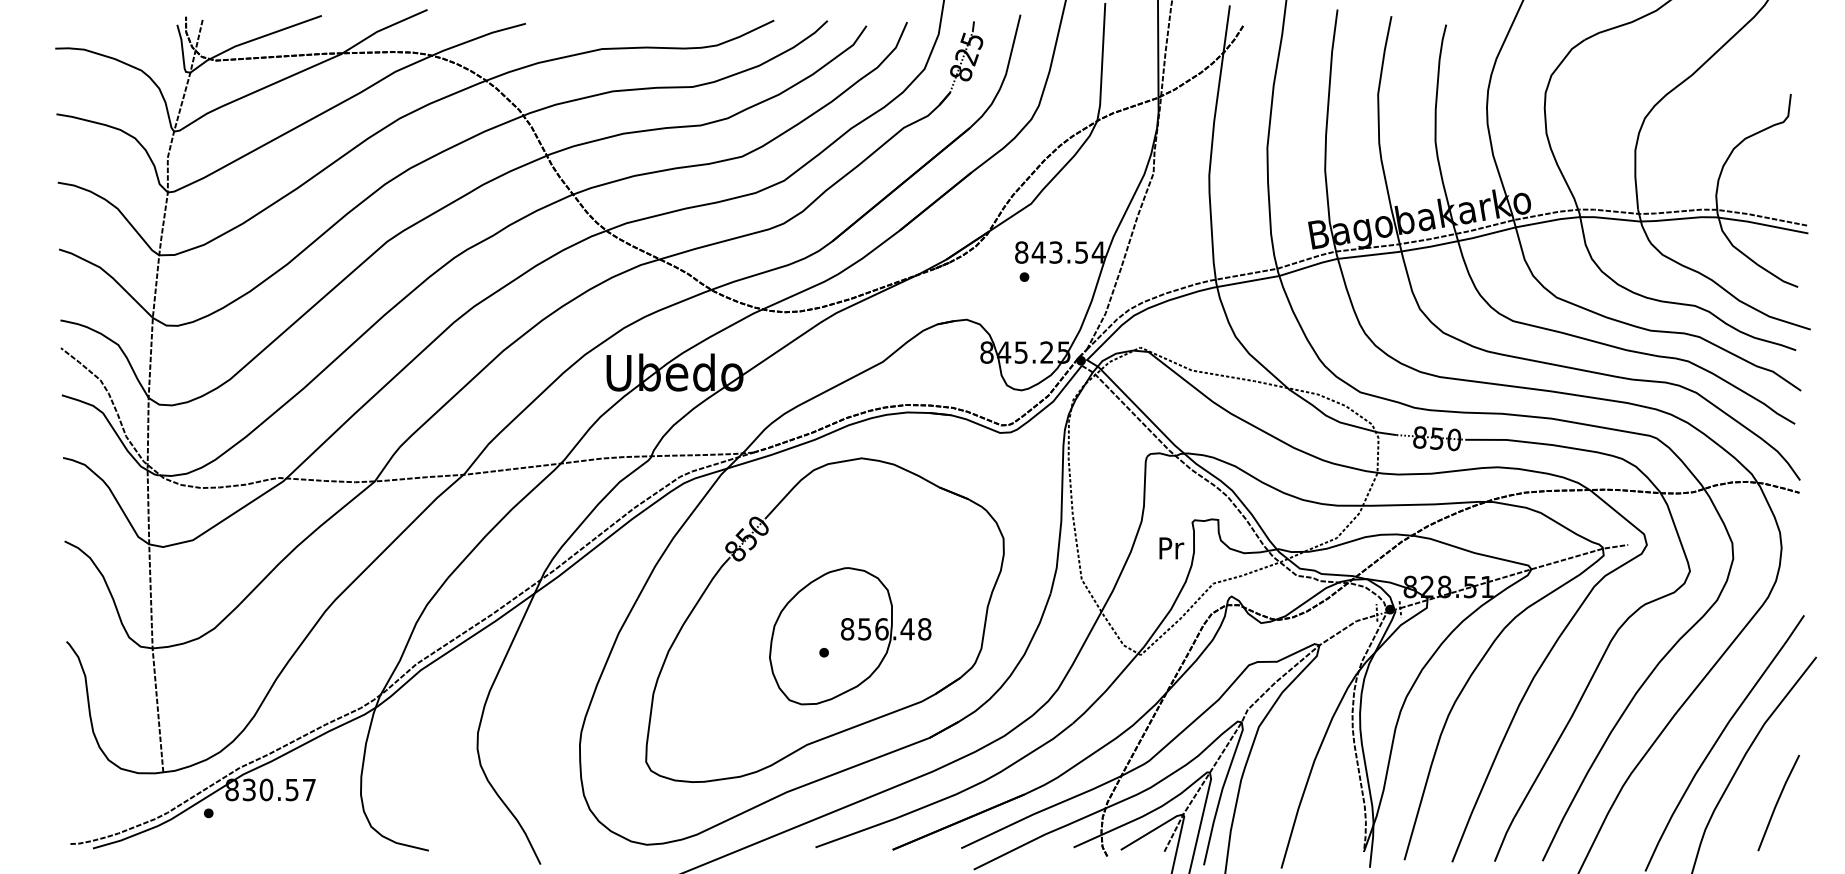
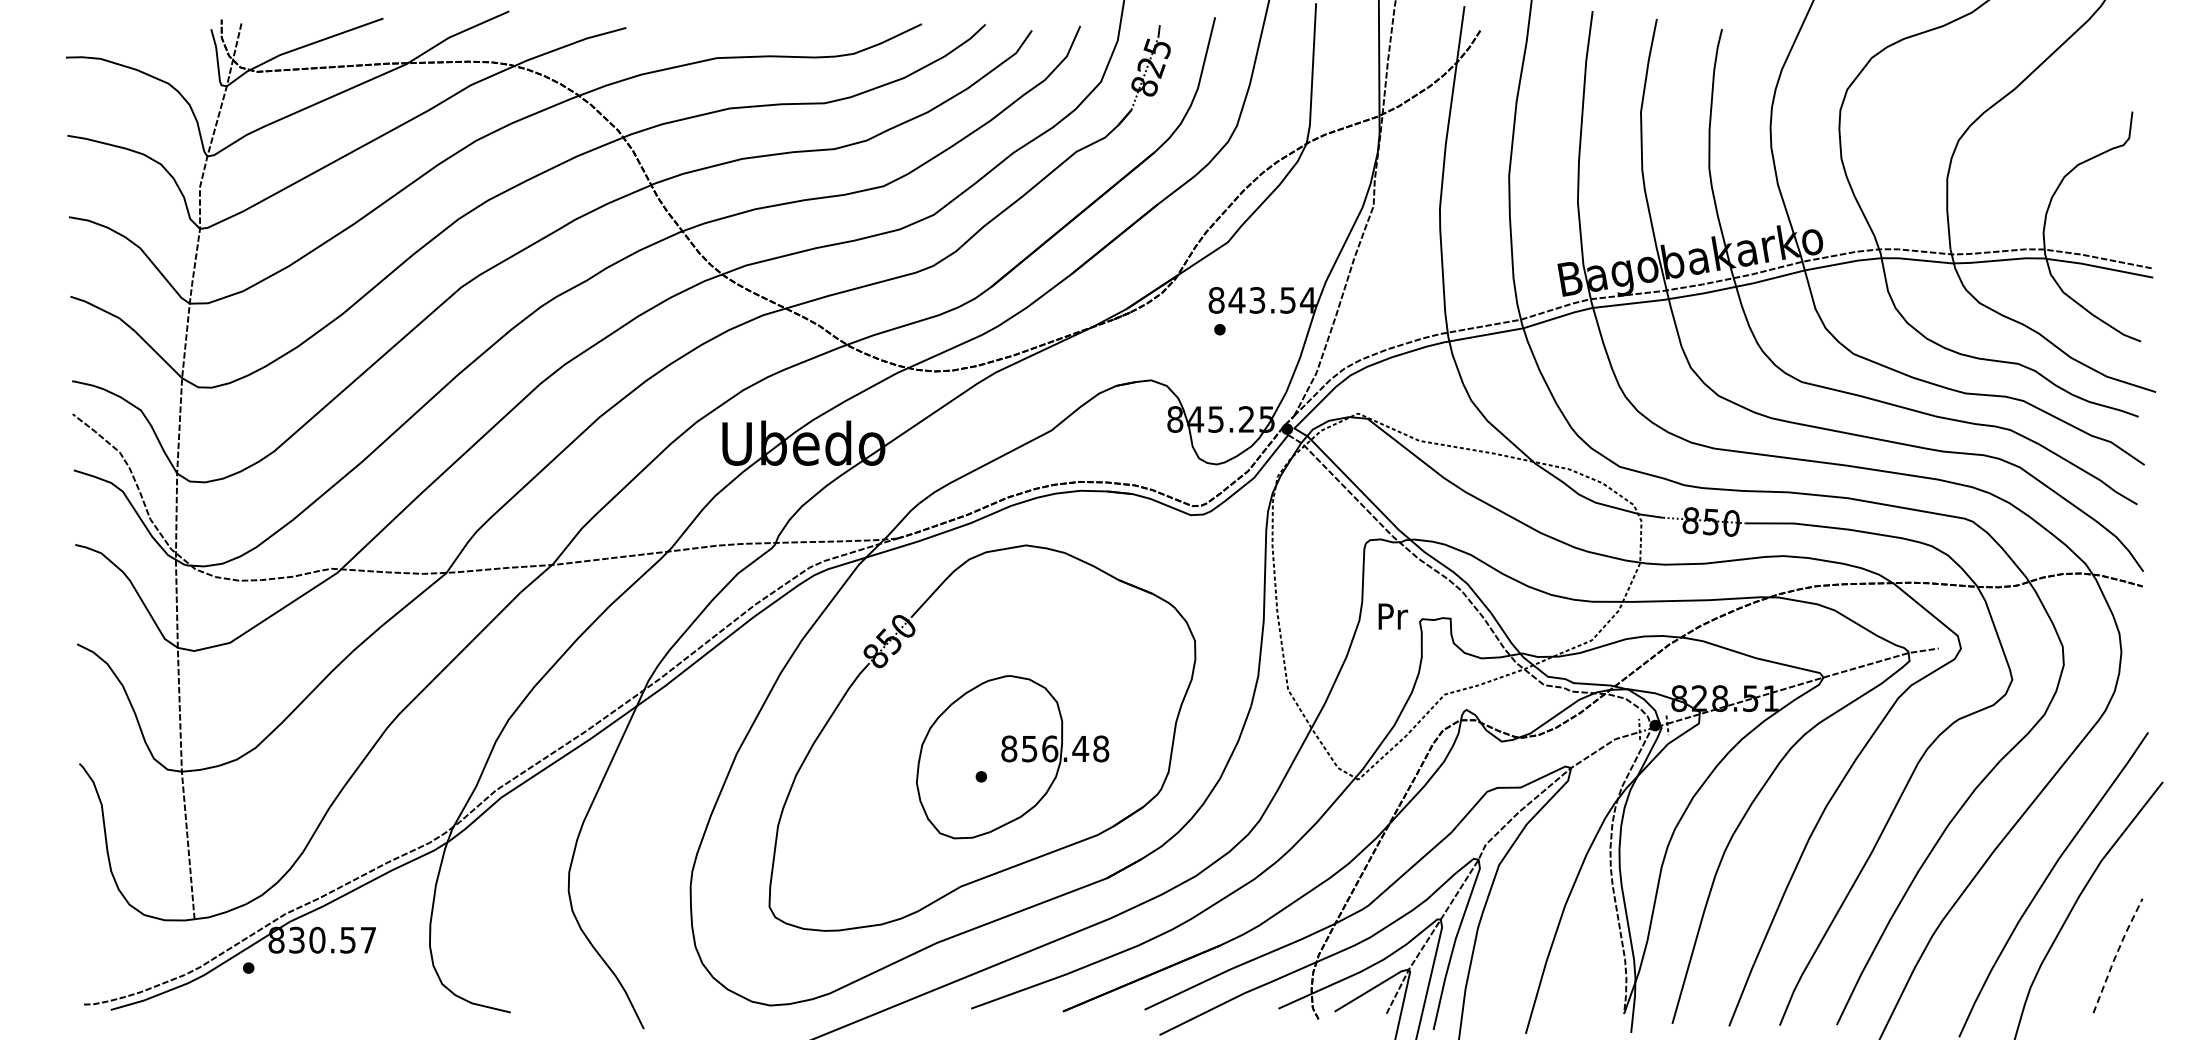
text: (1171, 548) -> (1393, 616), moved
line: (1777, 801) -> (2116, 954), solid -> dashed

